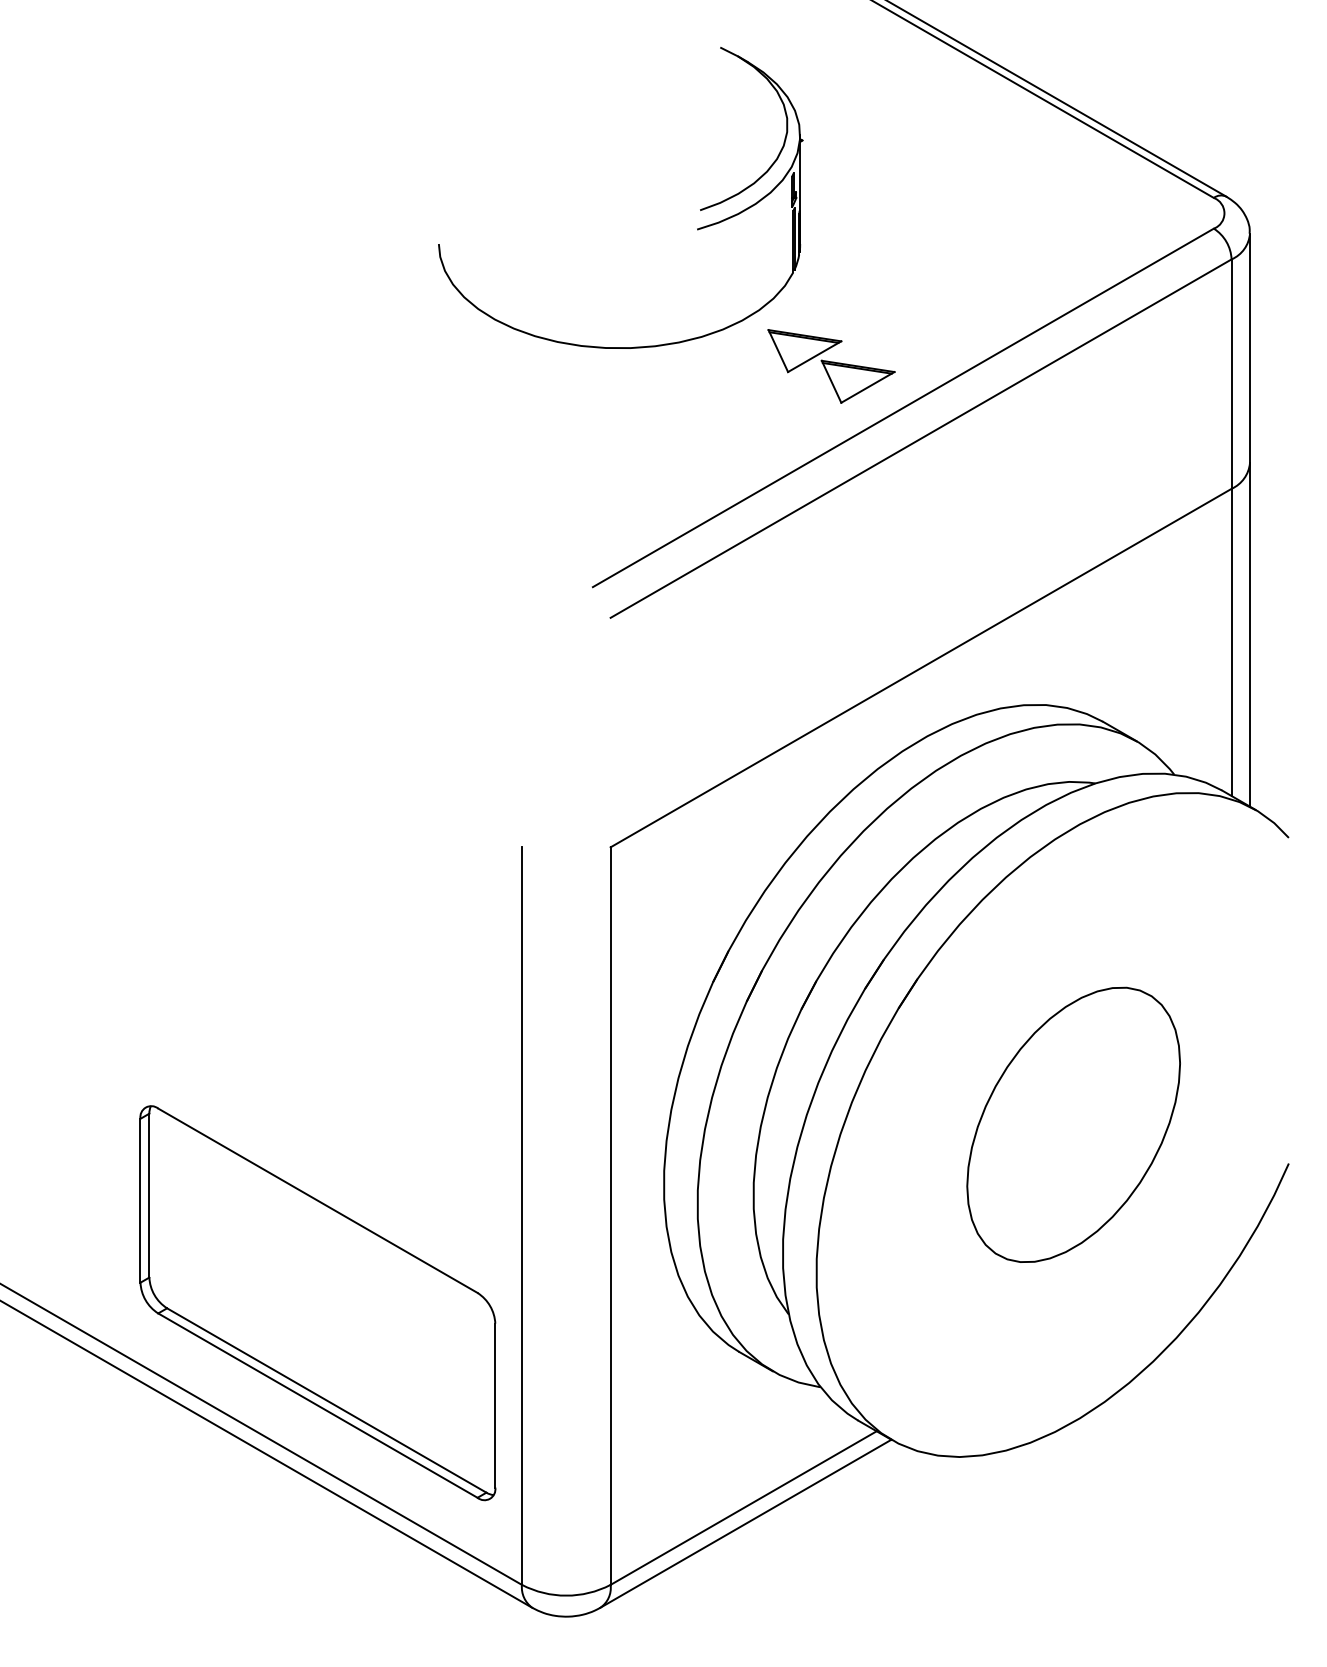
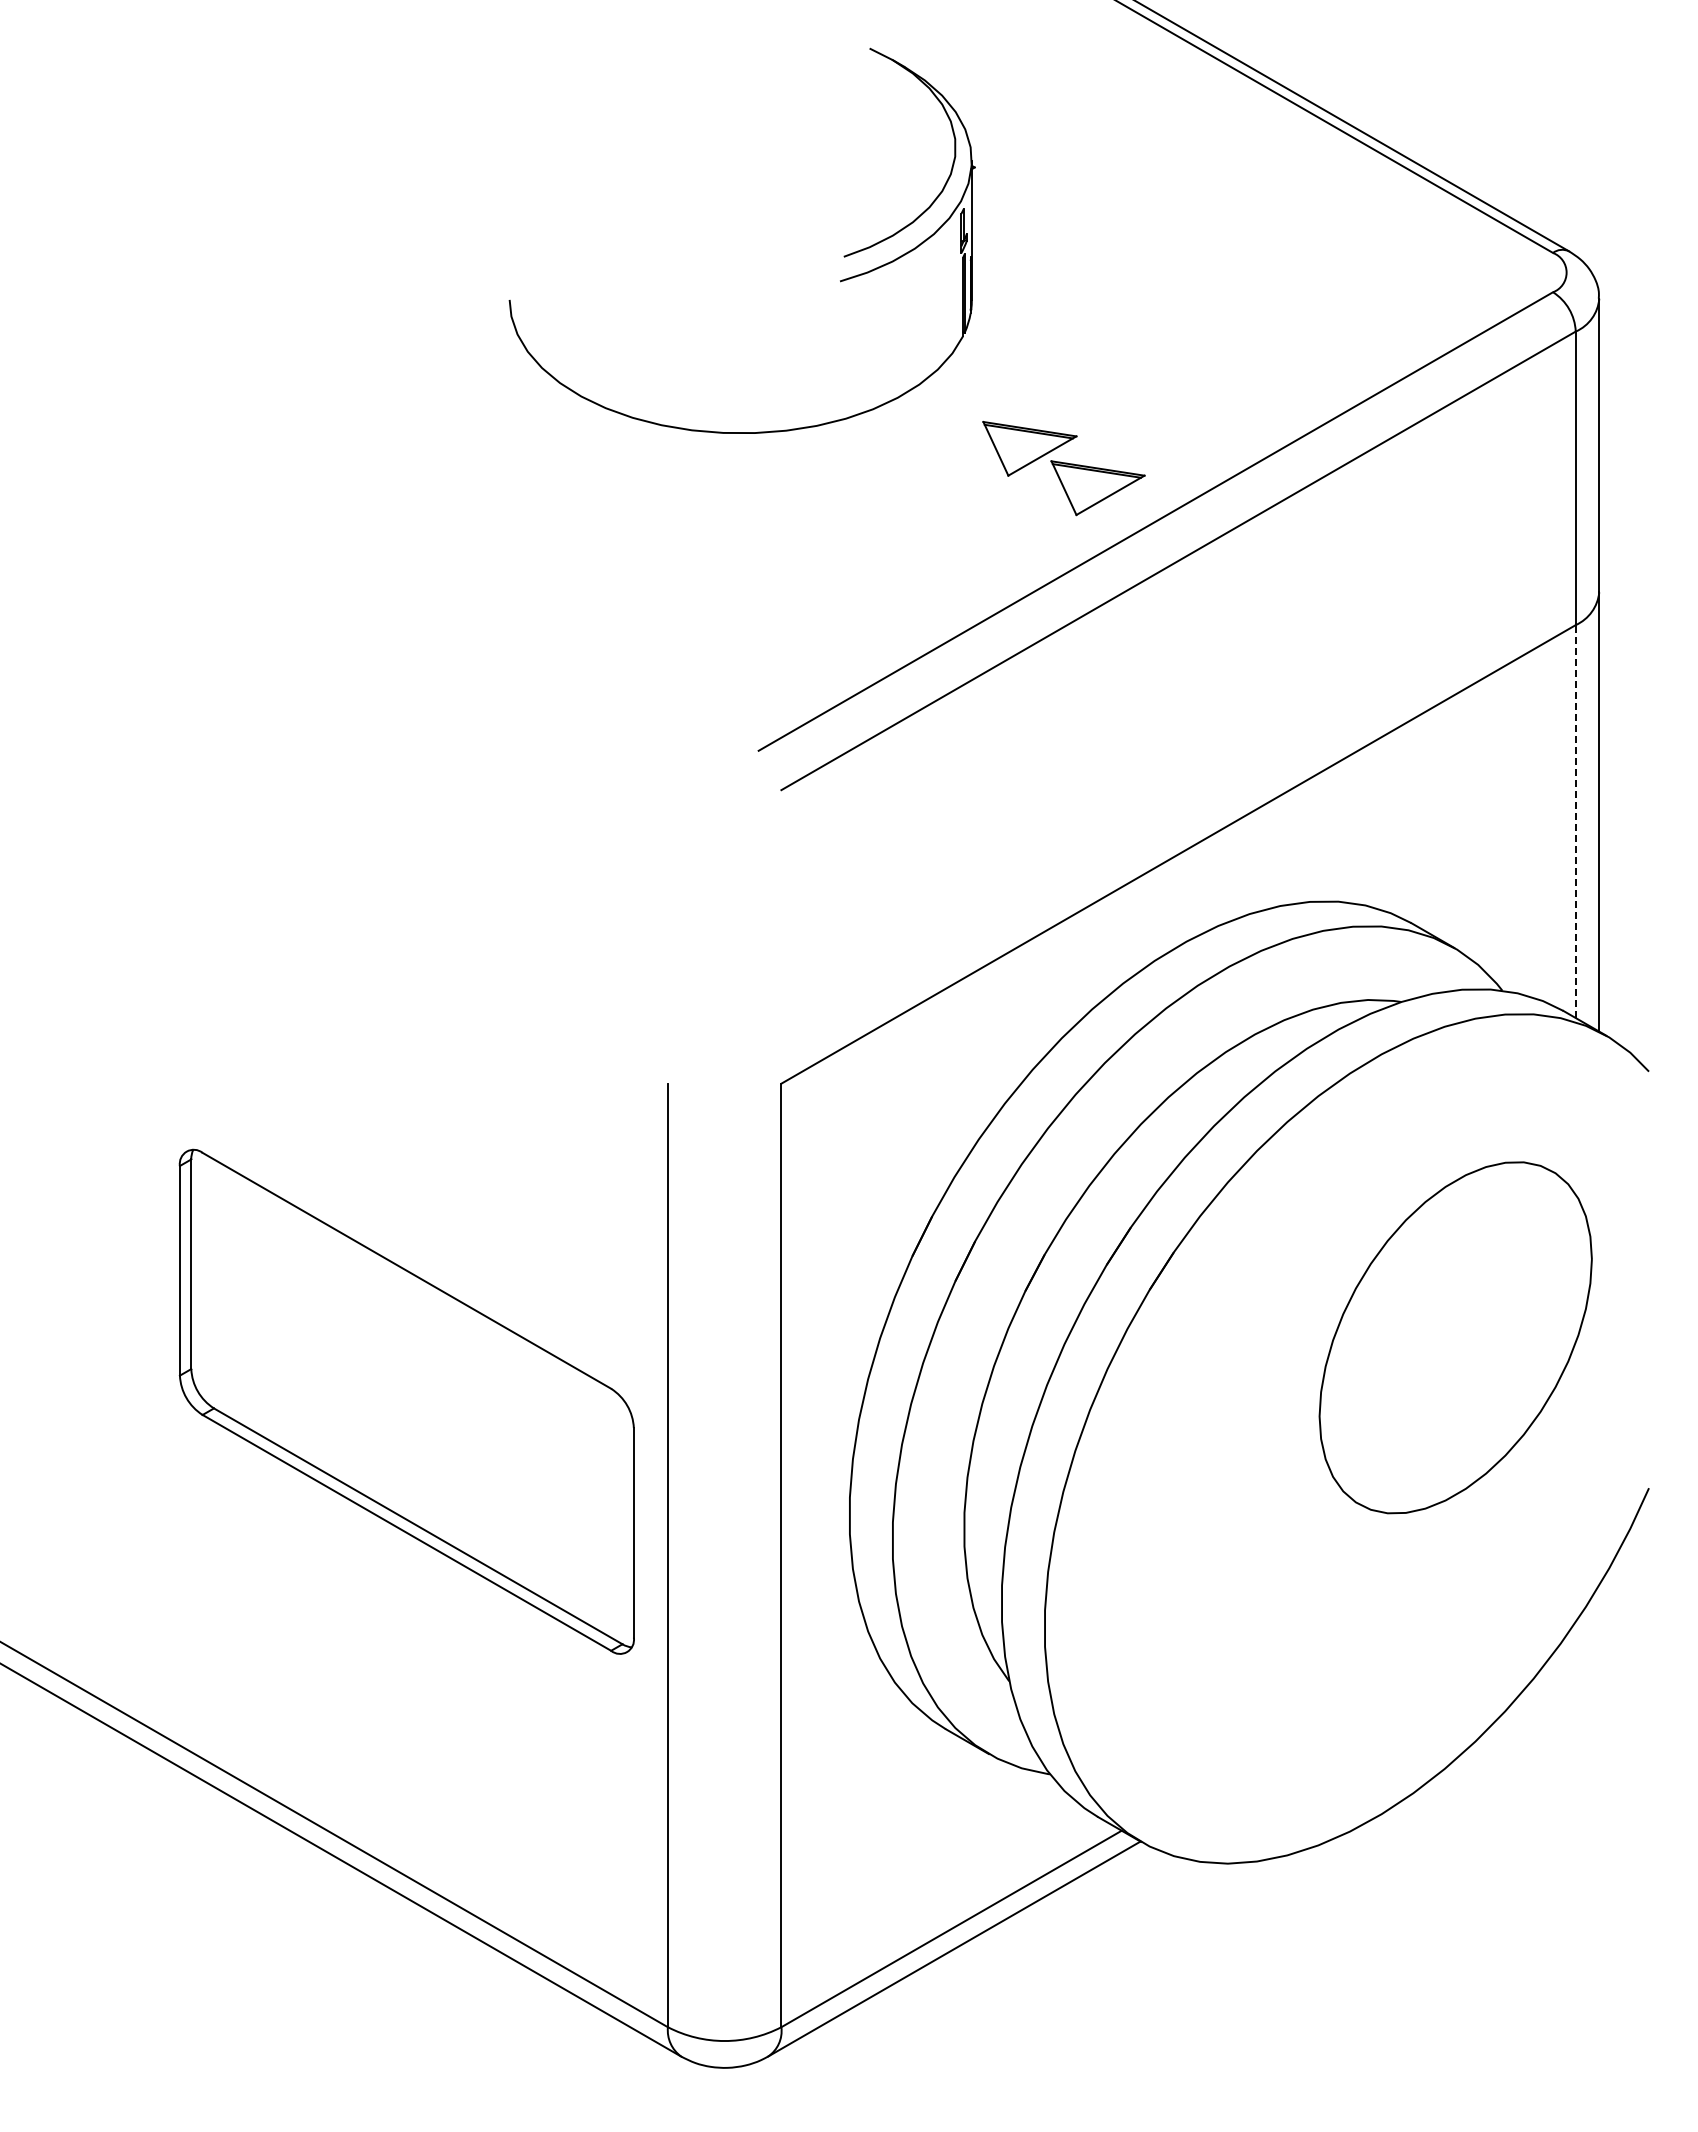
part: (699, 210) -> (843, 256), moved
line: (1231, 642) -> (1575, 821), solid -> dashed
part: (1073, 1124) -> (1455, 1337), moved
part: (317, 1302) -> (406, 1401), moved

